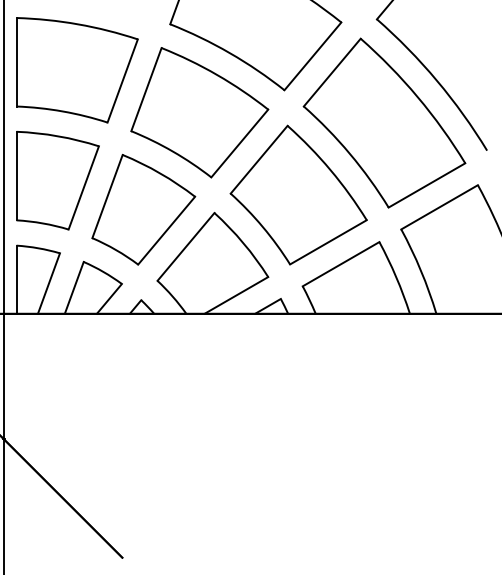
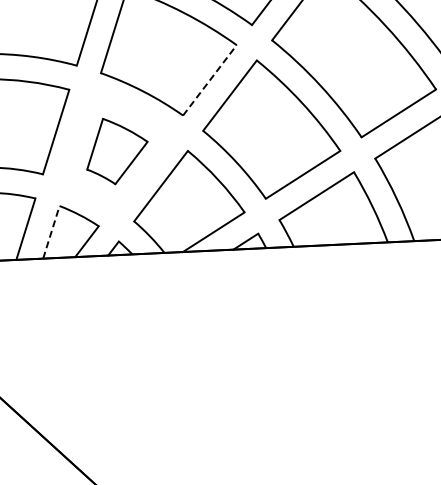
line: (240, 143) -> (210, 80), solid -> dashed
part: (143, 209) -> (116, 150), size x0.6
line: (74, 287) -> (51, 231), solid -> dashed

